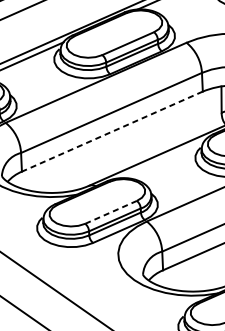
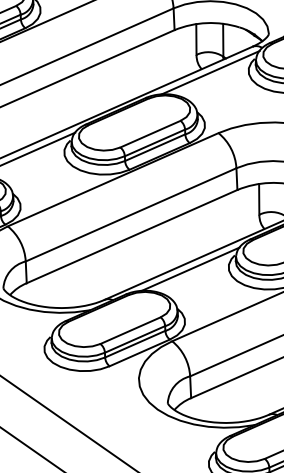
line: (111, 131) -> (131, 236), dashed -> solid
line: (162, 159) -> (190, 269), added
line: (111, 212) -> (130, 330), dashed -> solid

